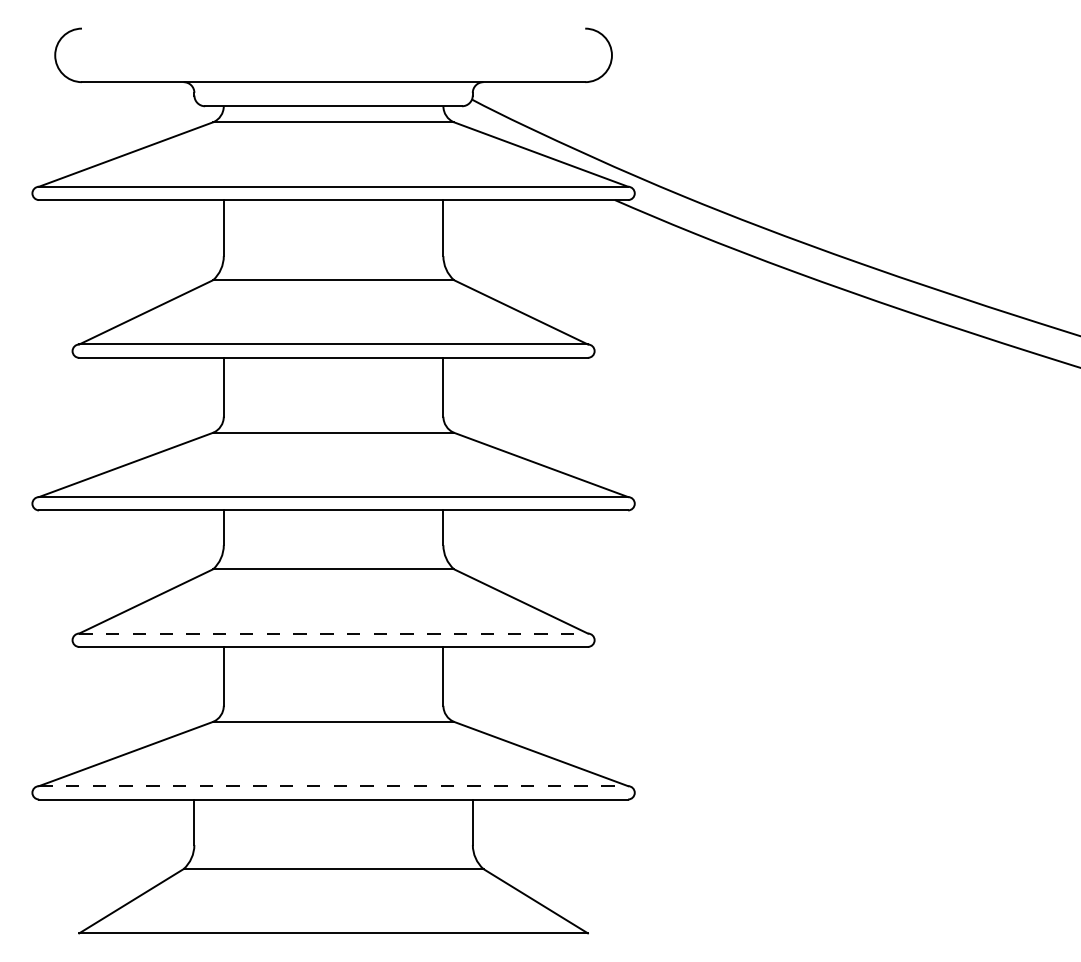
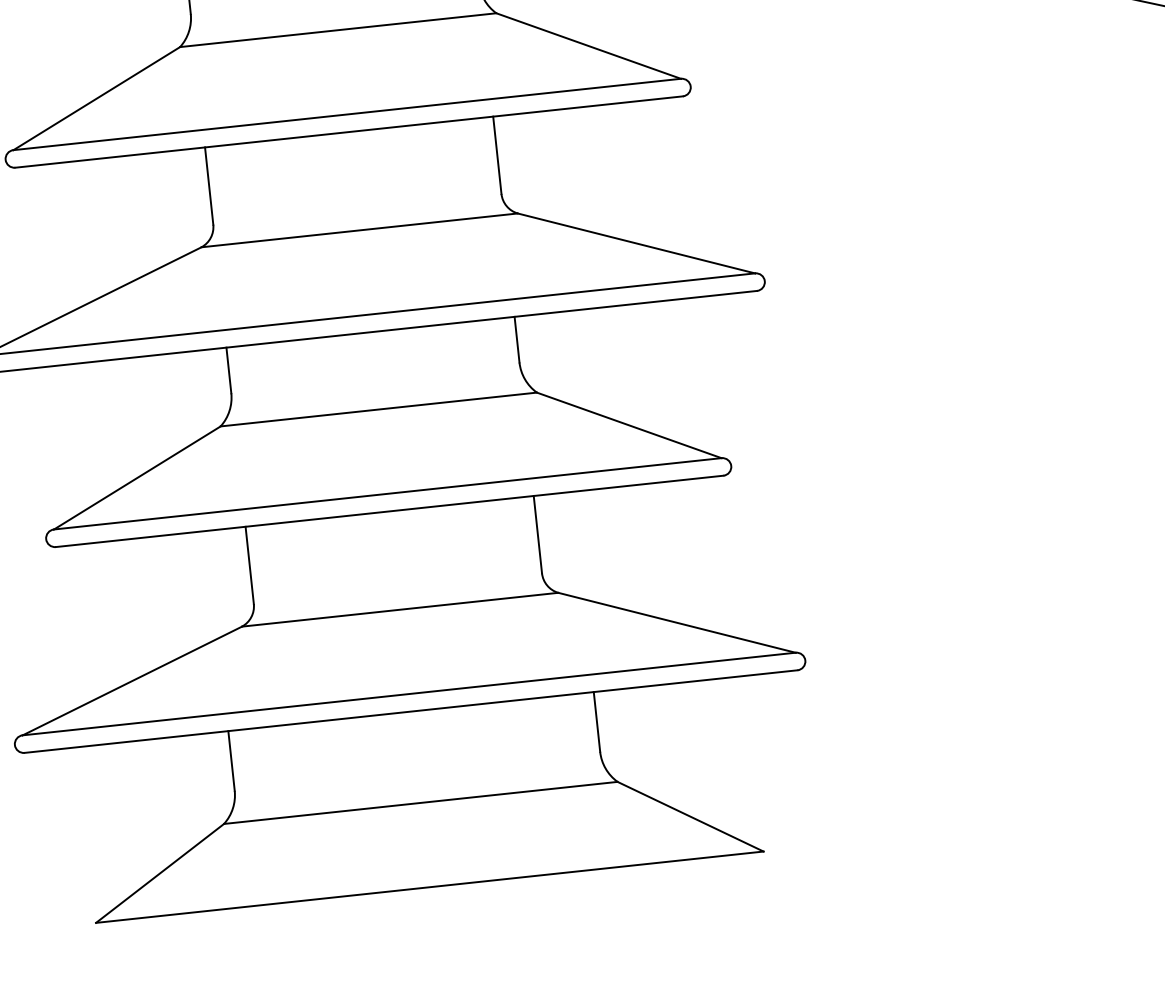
line: (334, 633) -> (388, 493), dashed -> solid
line: (334, 786) -> (410, 694), dashed -> solid

